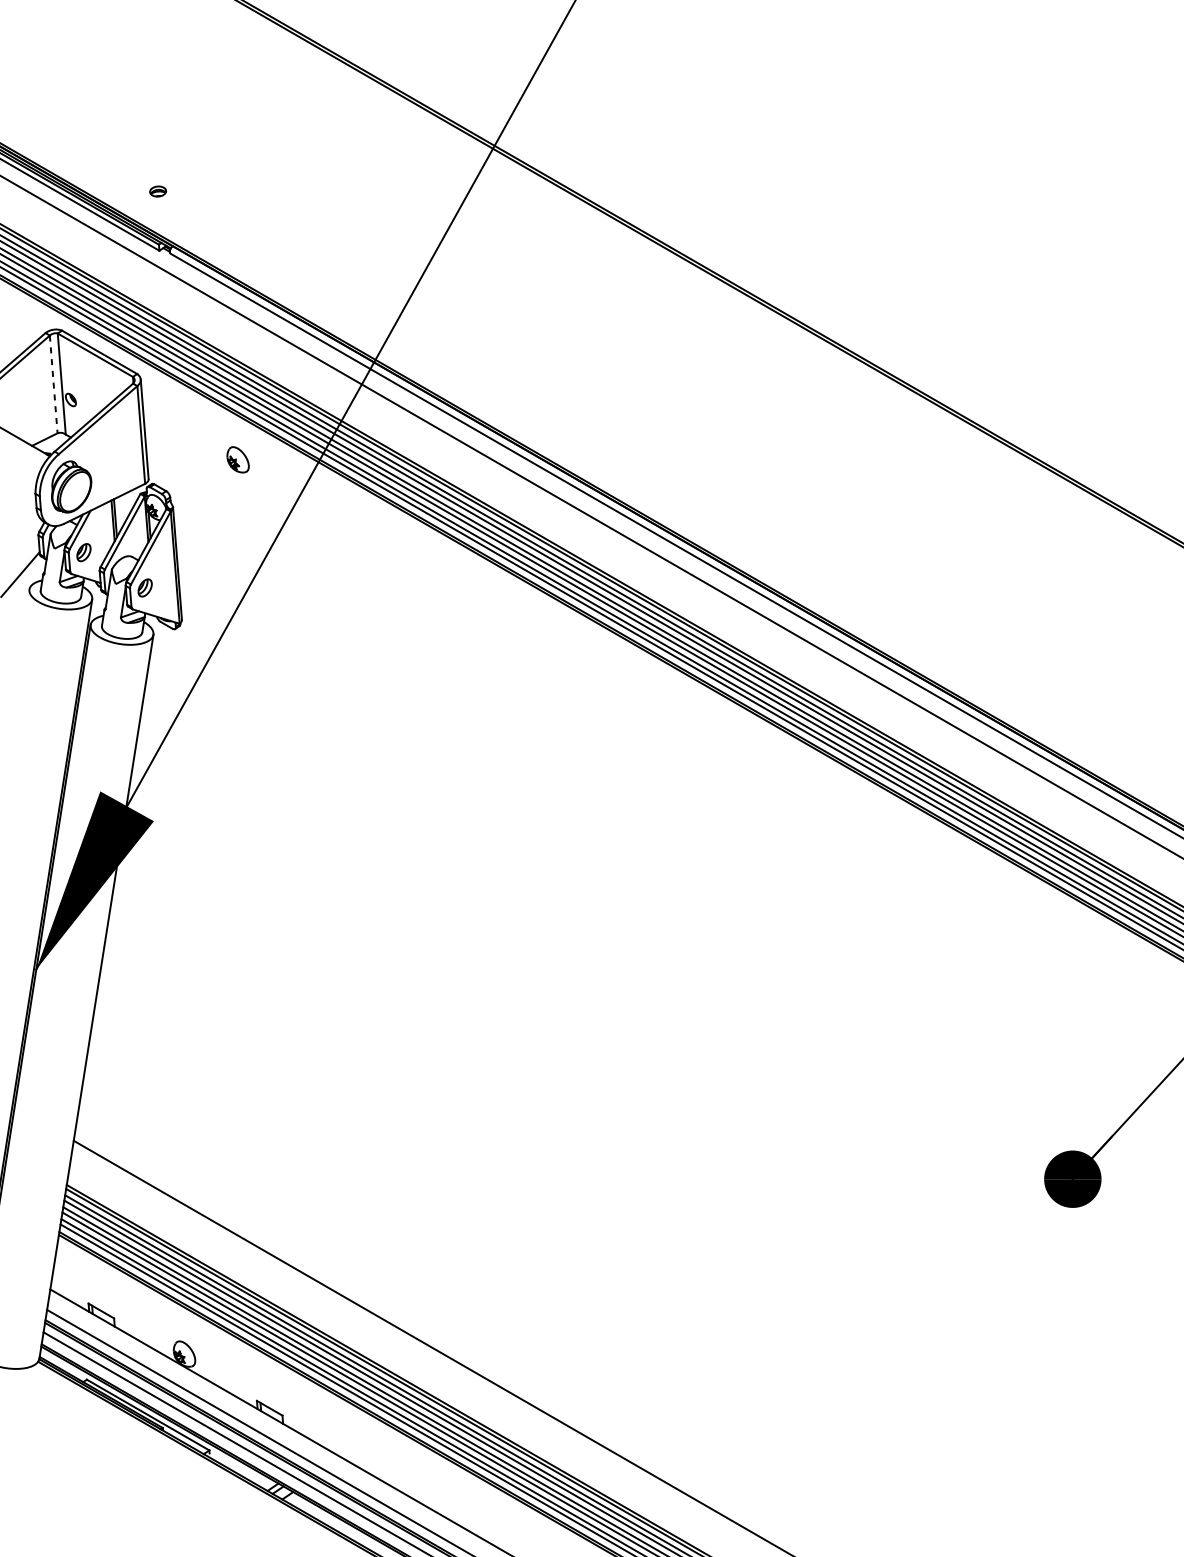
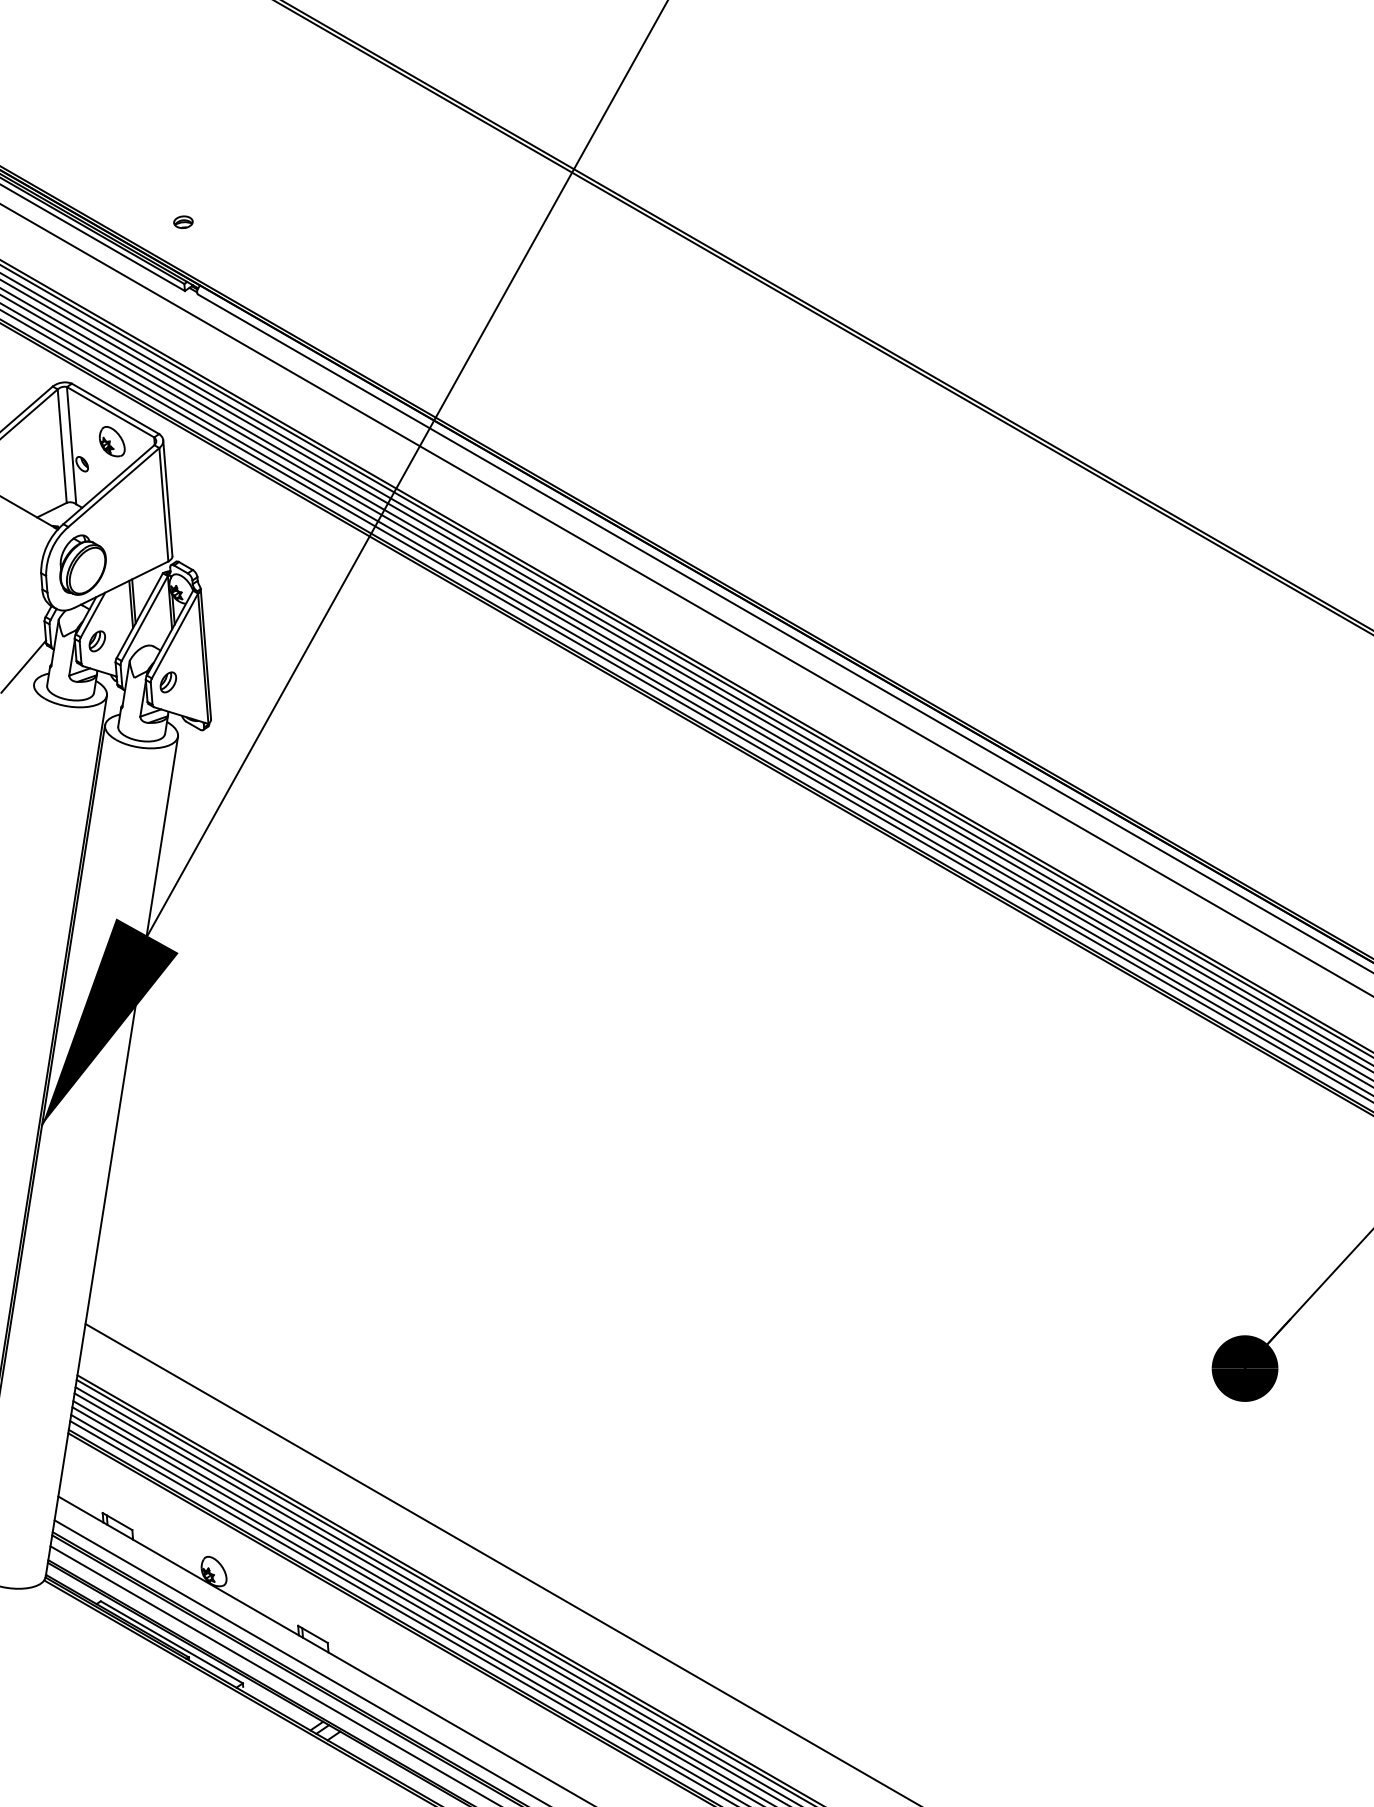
line: (53, 384) -> (62, 446), dashed -> solid
part: (237, 459) -> (111, 441), moved

